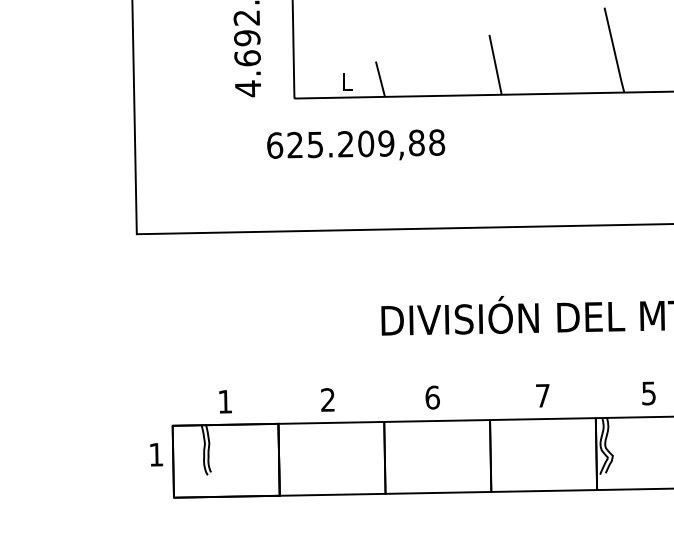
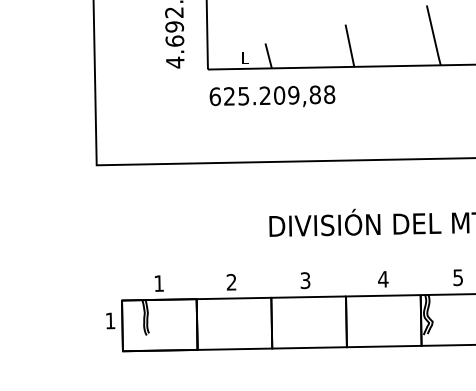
text: (356, 145) -> (272, 96), moved
text: (543, 396) -> (383, 279), 7 -> 4
text: (432, 397) -> (305, 280), 6 -> 3

